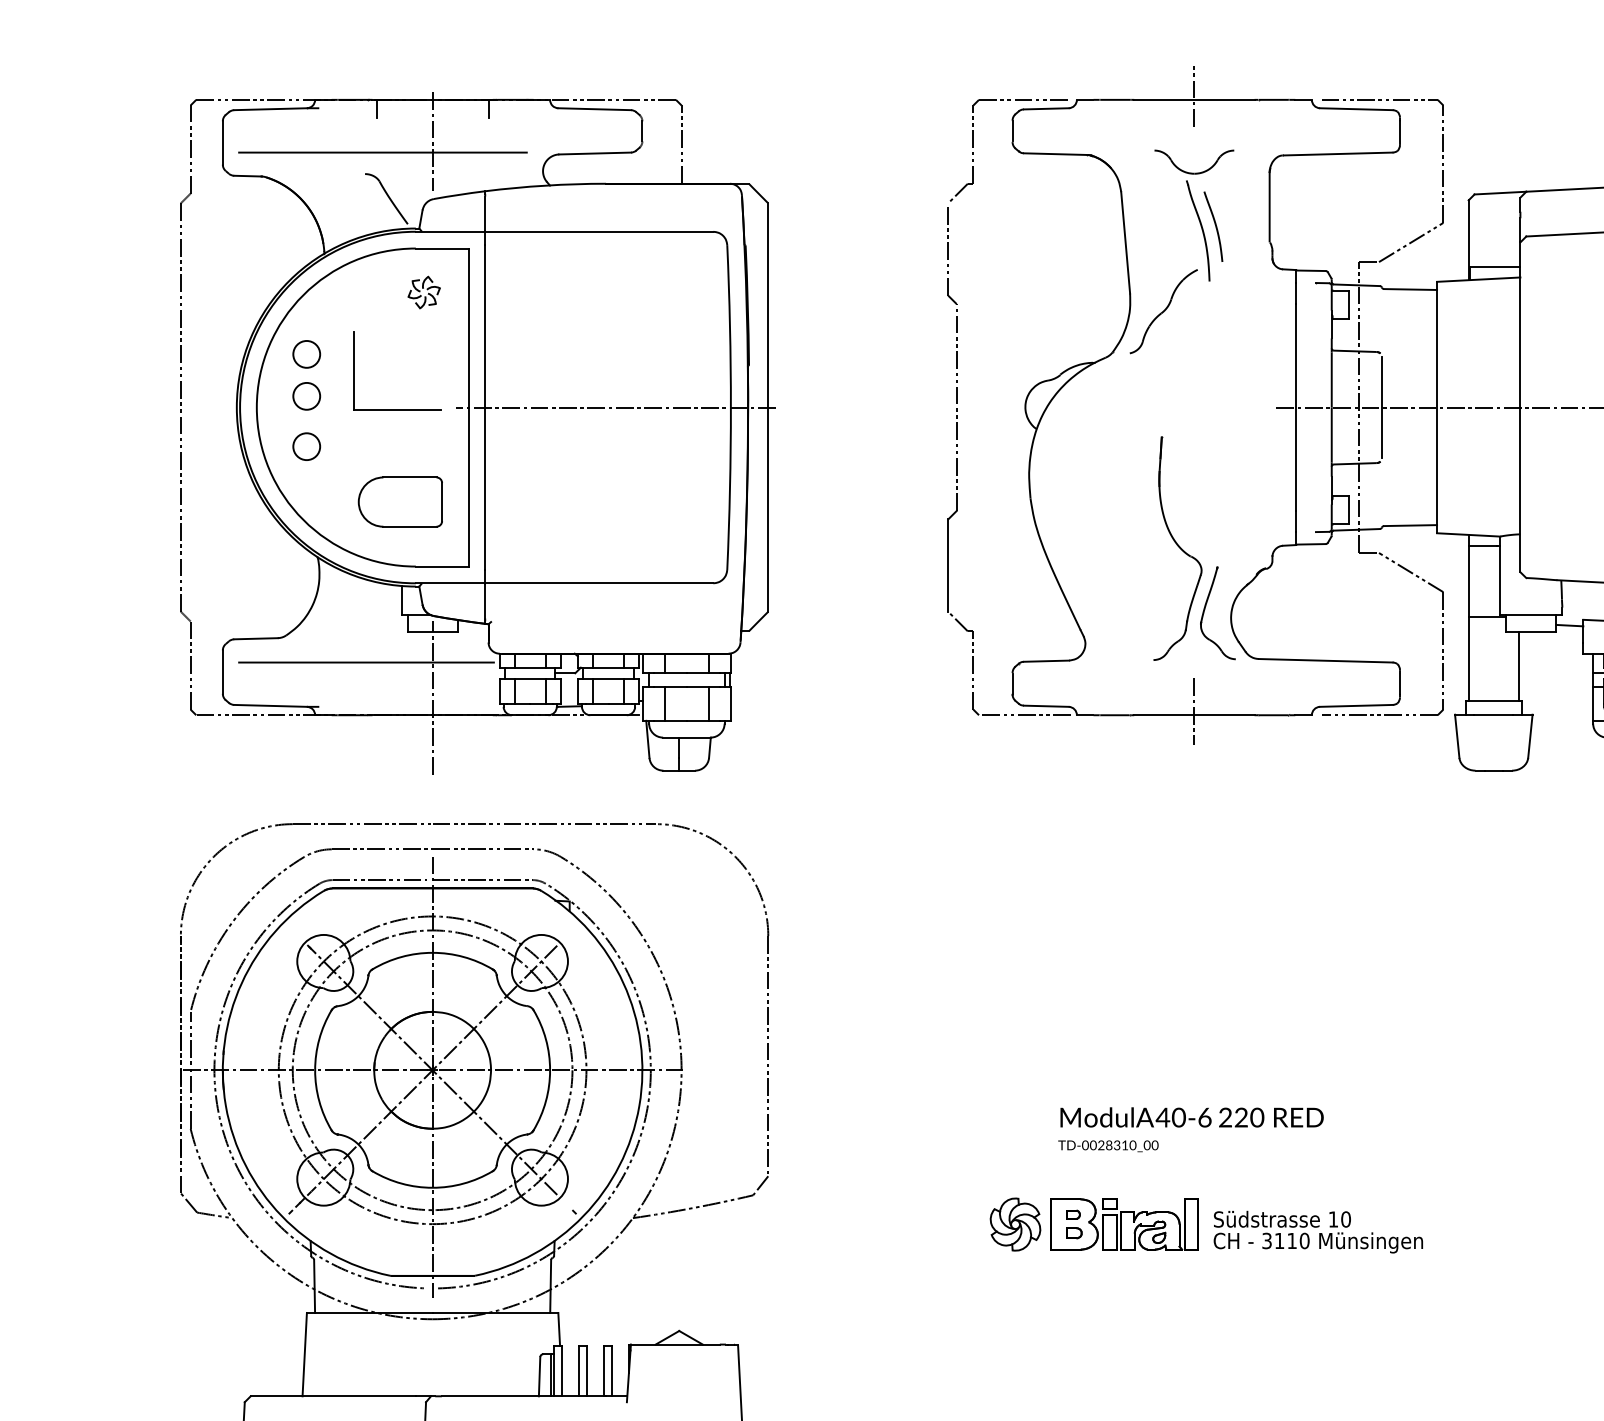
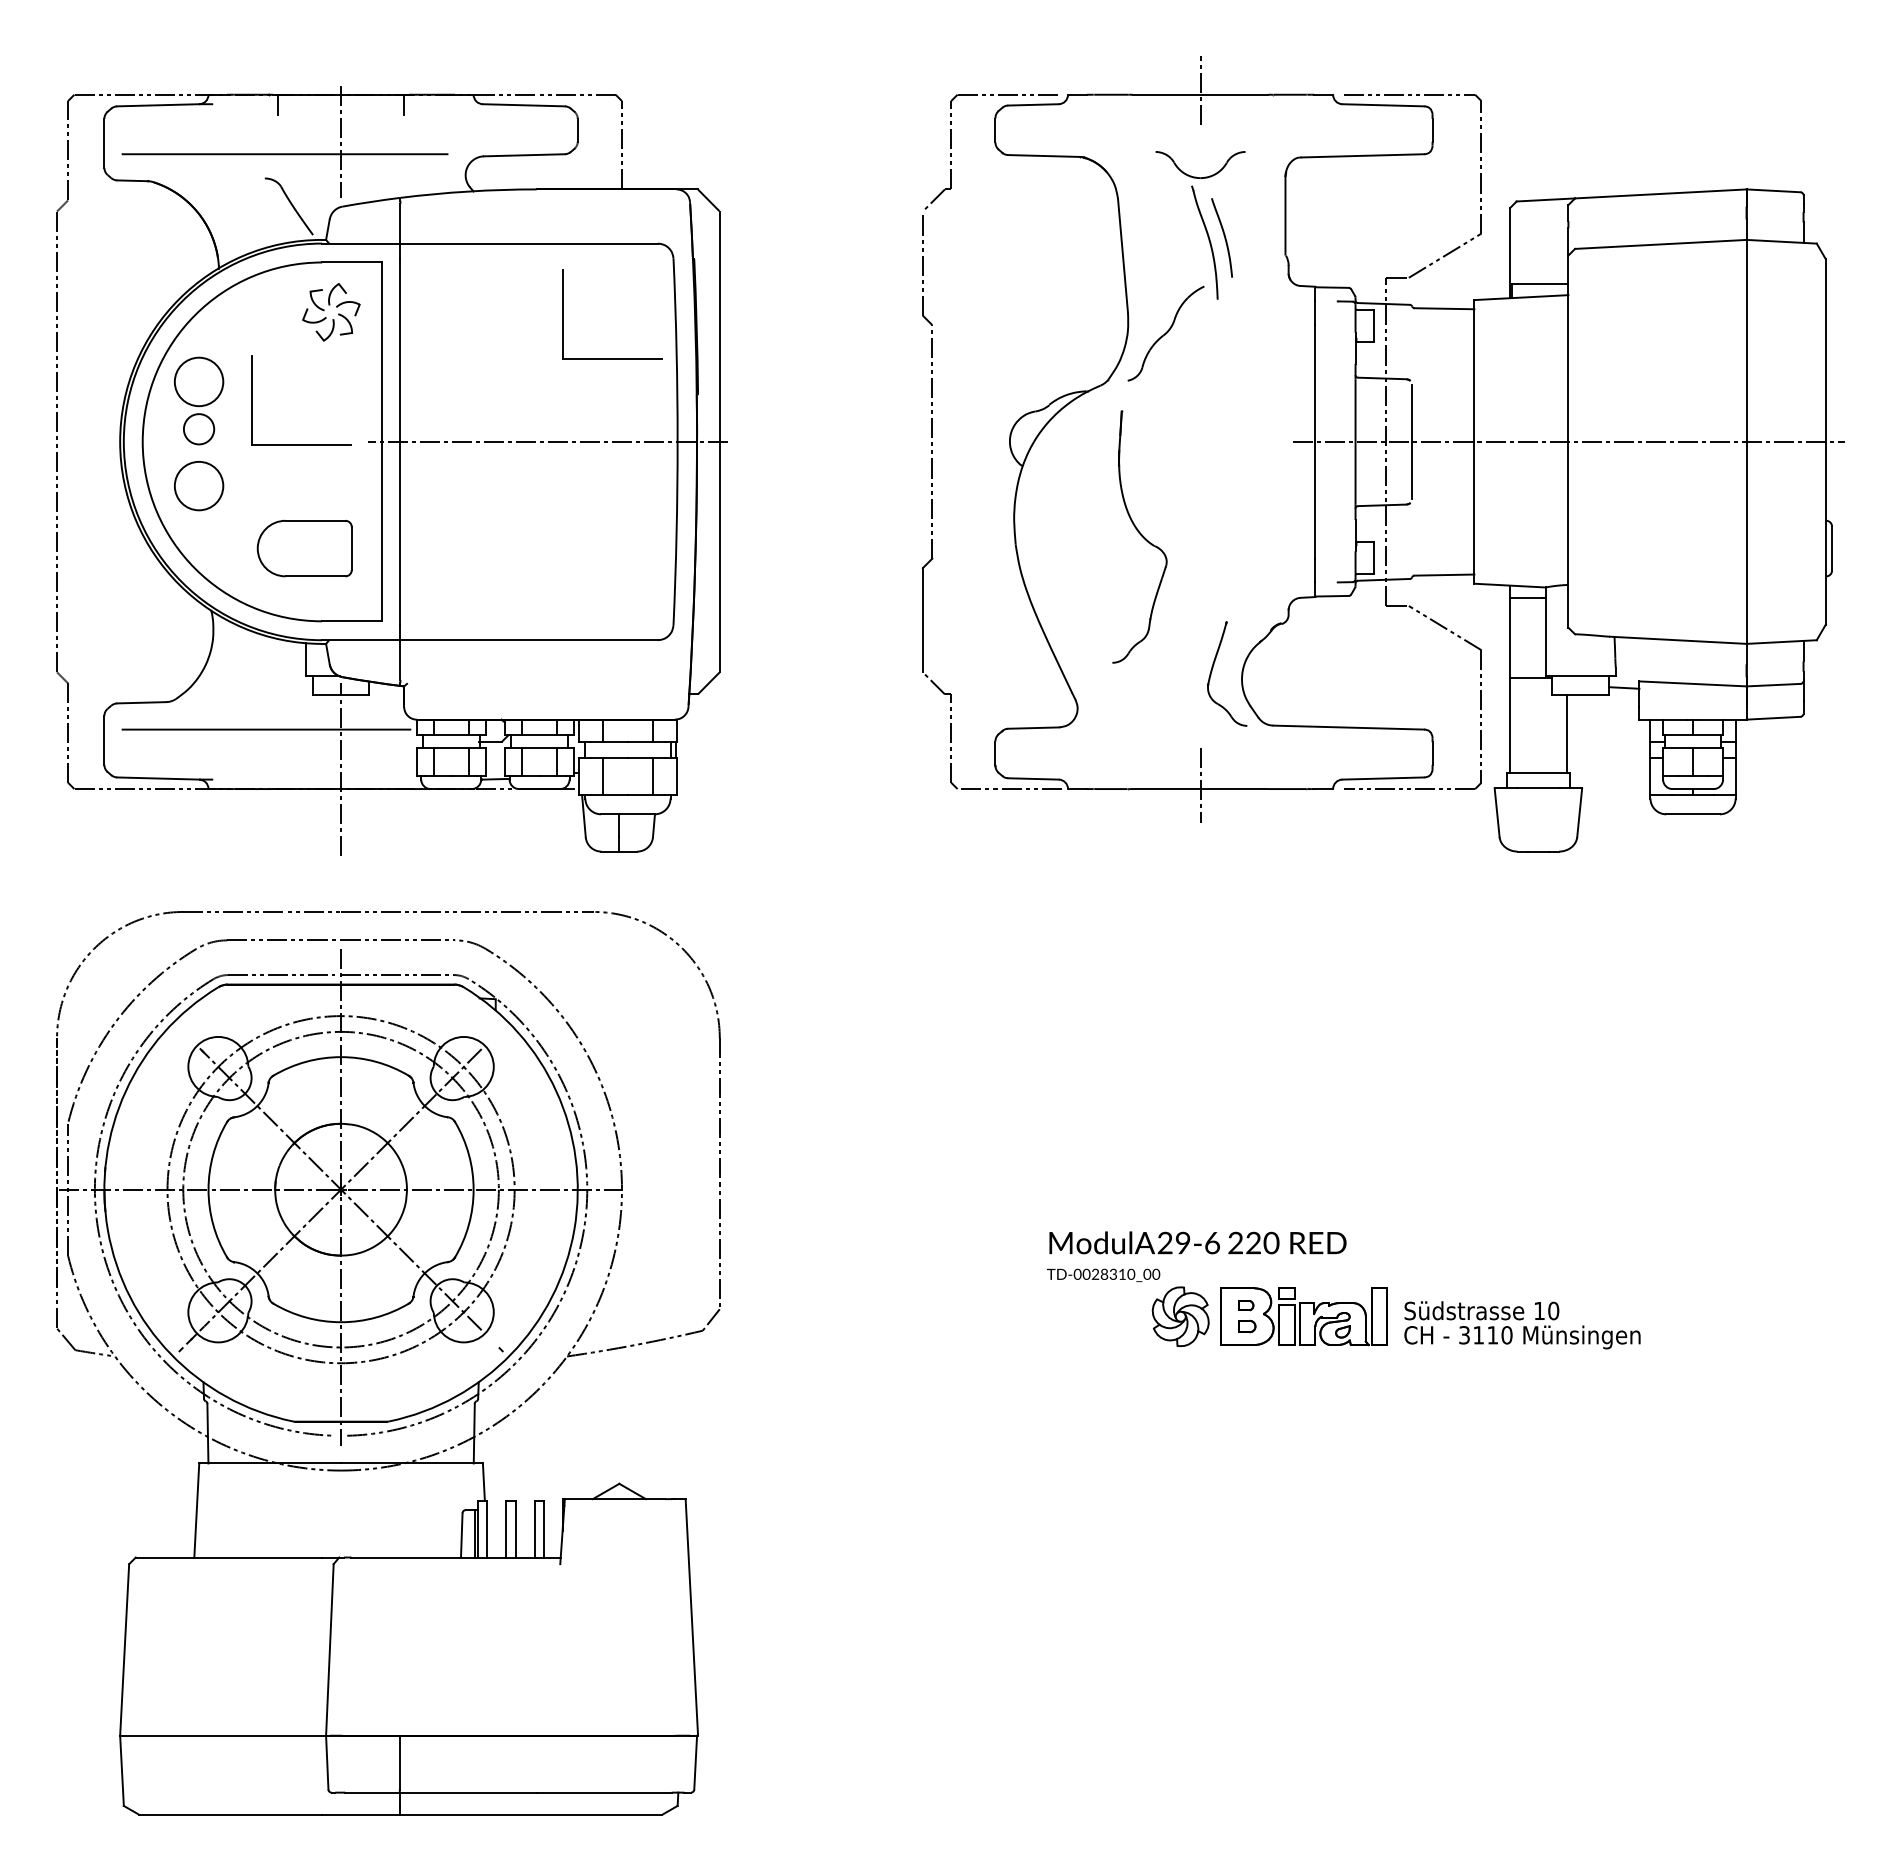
part: (424, 291) -> (331, 311), size x1.6
part: (673, 333) -> (612, 358), added
circle: (306, 354) -> (198, 381), size x1.6
circle: (306, 446) -> (198, 485), size x1.6
part: (1177, 548) -> (1139, 536), moved
text: (1170, 1117) -> (1173, 1242), 40-6 -> 29-6
part: (1198, 1225) -> (1387, 1317), moved

